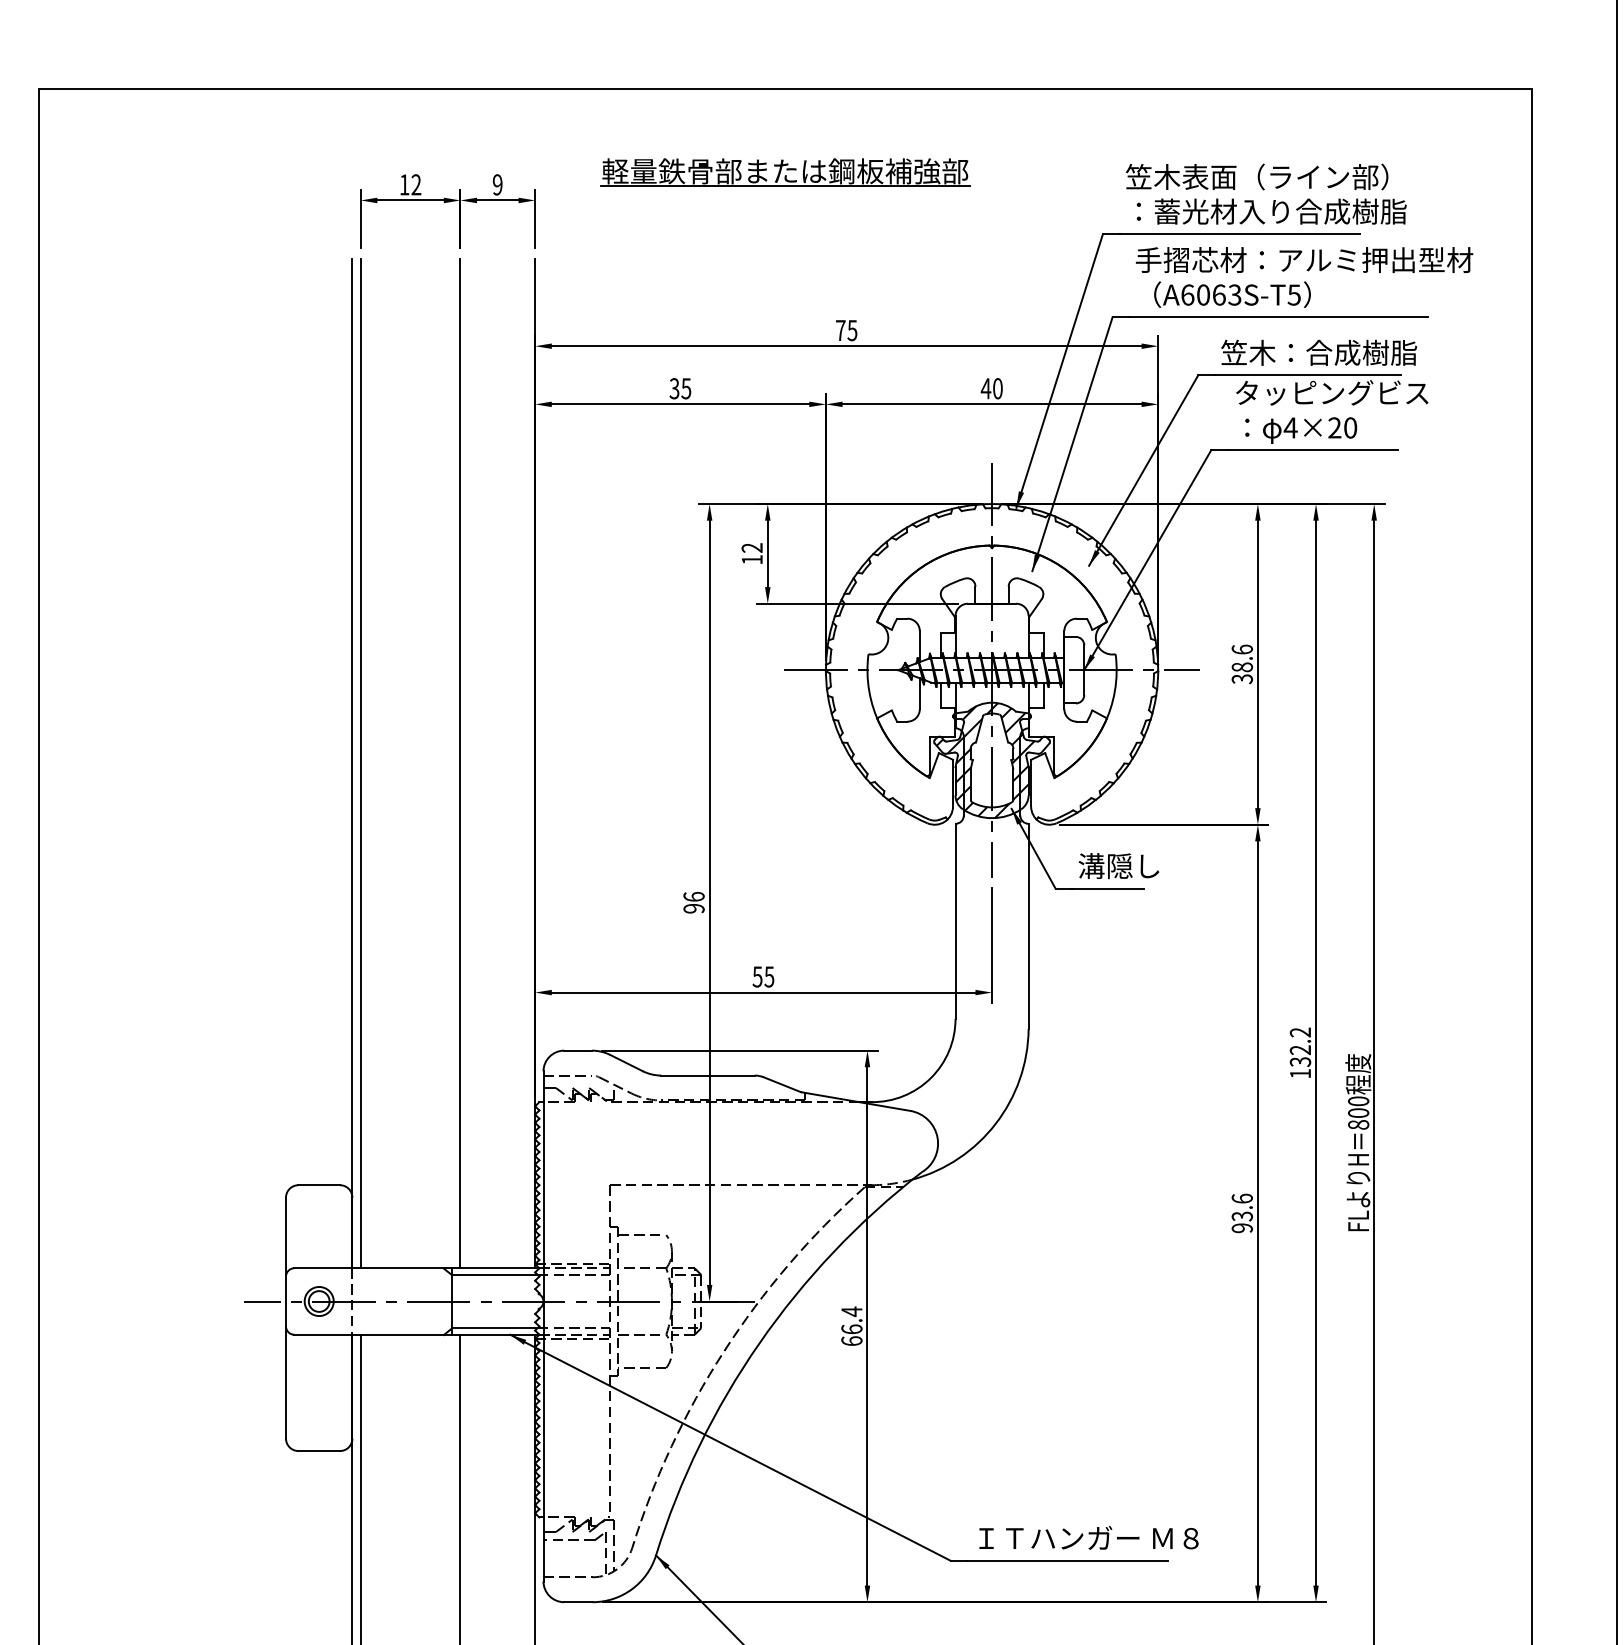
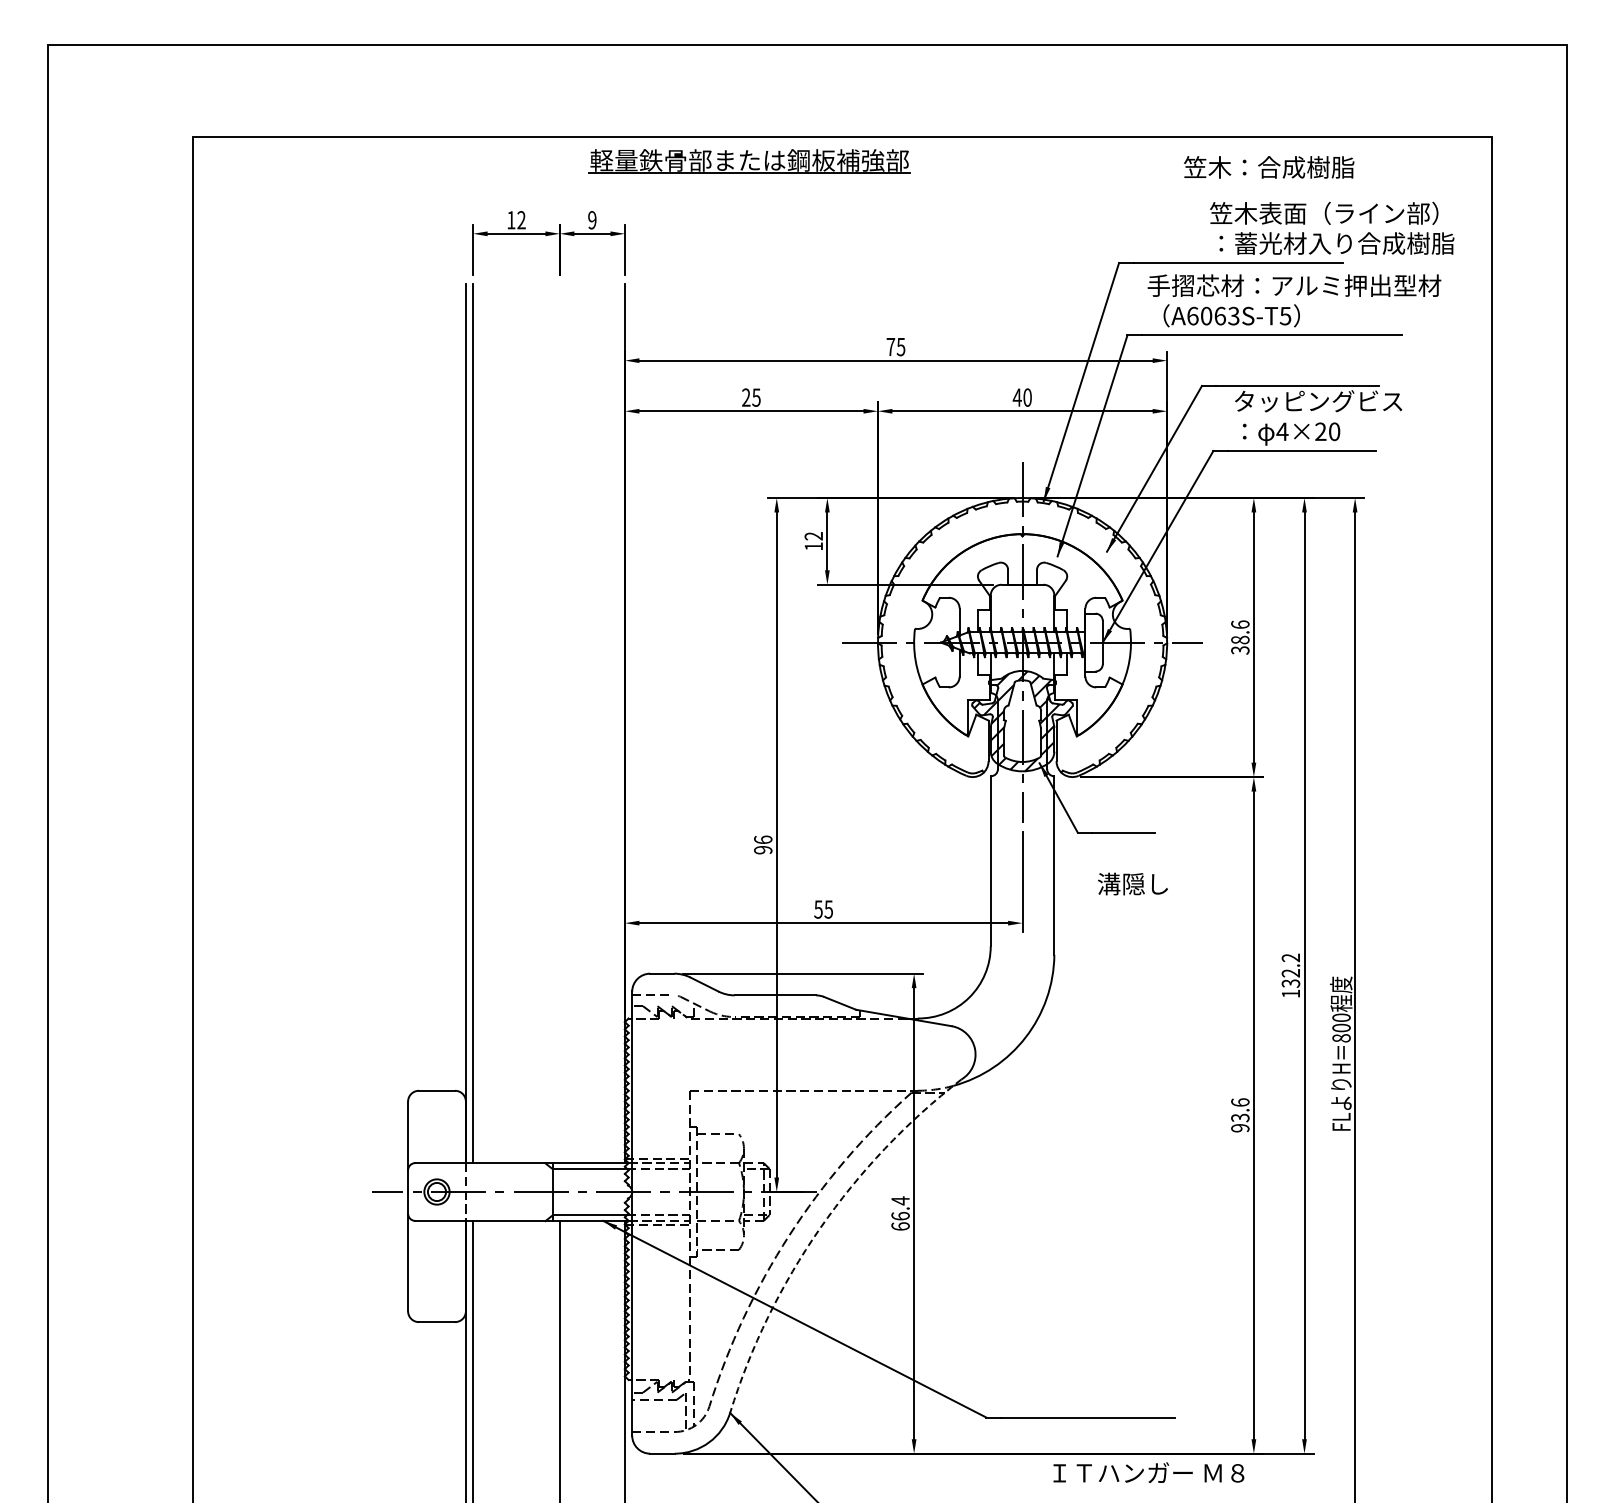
part: (785, 172) -> (749, 161), moved
text: (1266, 193) -> (1332, 227), moved
text: (1319, 352) -> (1269, 167), moved
text: (674, 388) -> (746, 397), 35 -> 25
line: (459, 763) -> (559, 723), removed
text: (1118, 865) -> (1132, 883), moved
arc: (759, 1343) -> (820, 1228), solid -> dashed
text: (1088, 1537) -> (1148, 1472), moved

